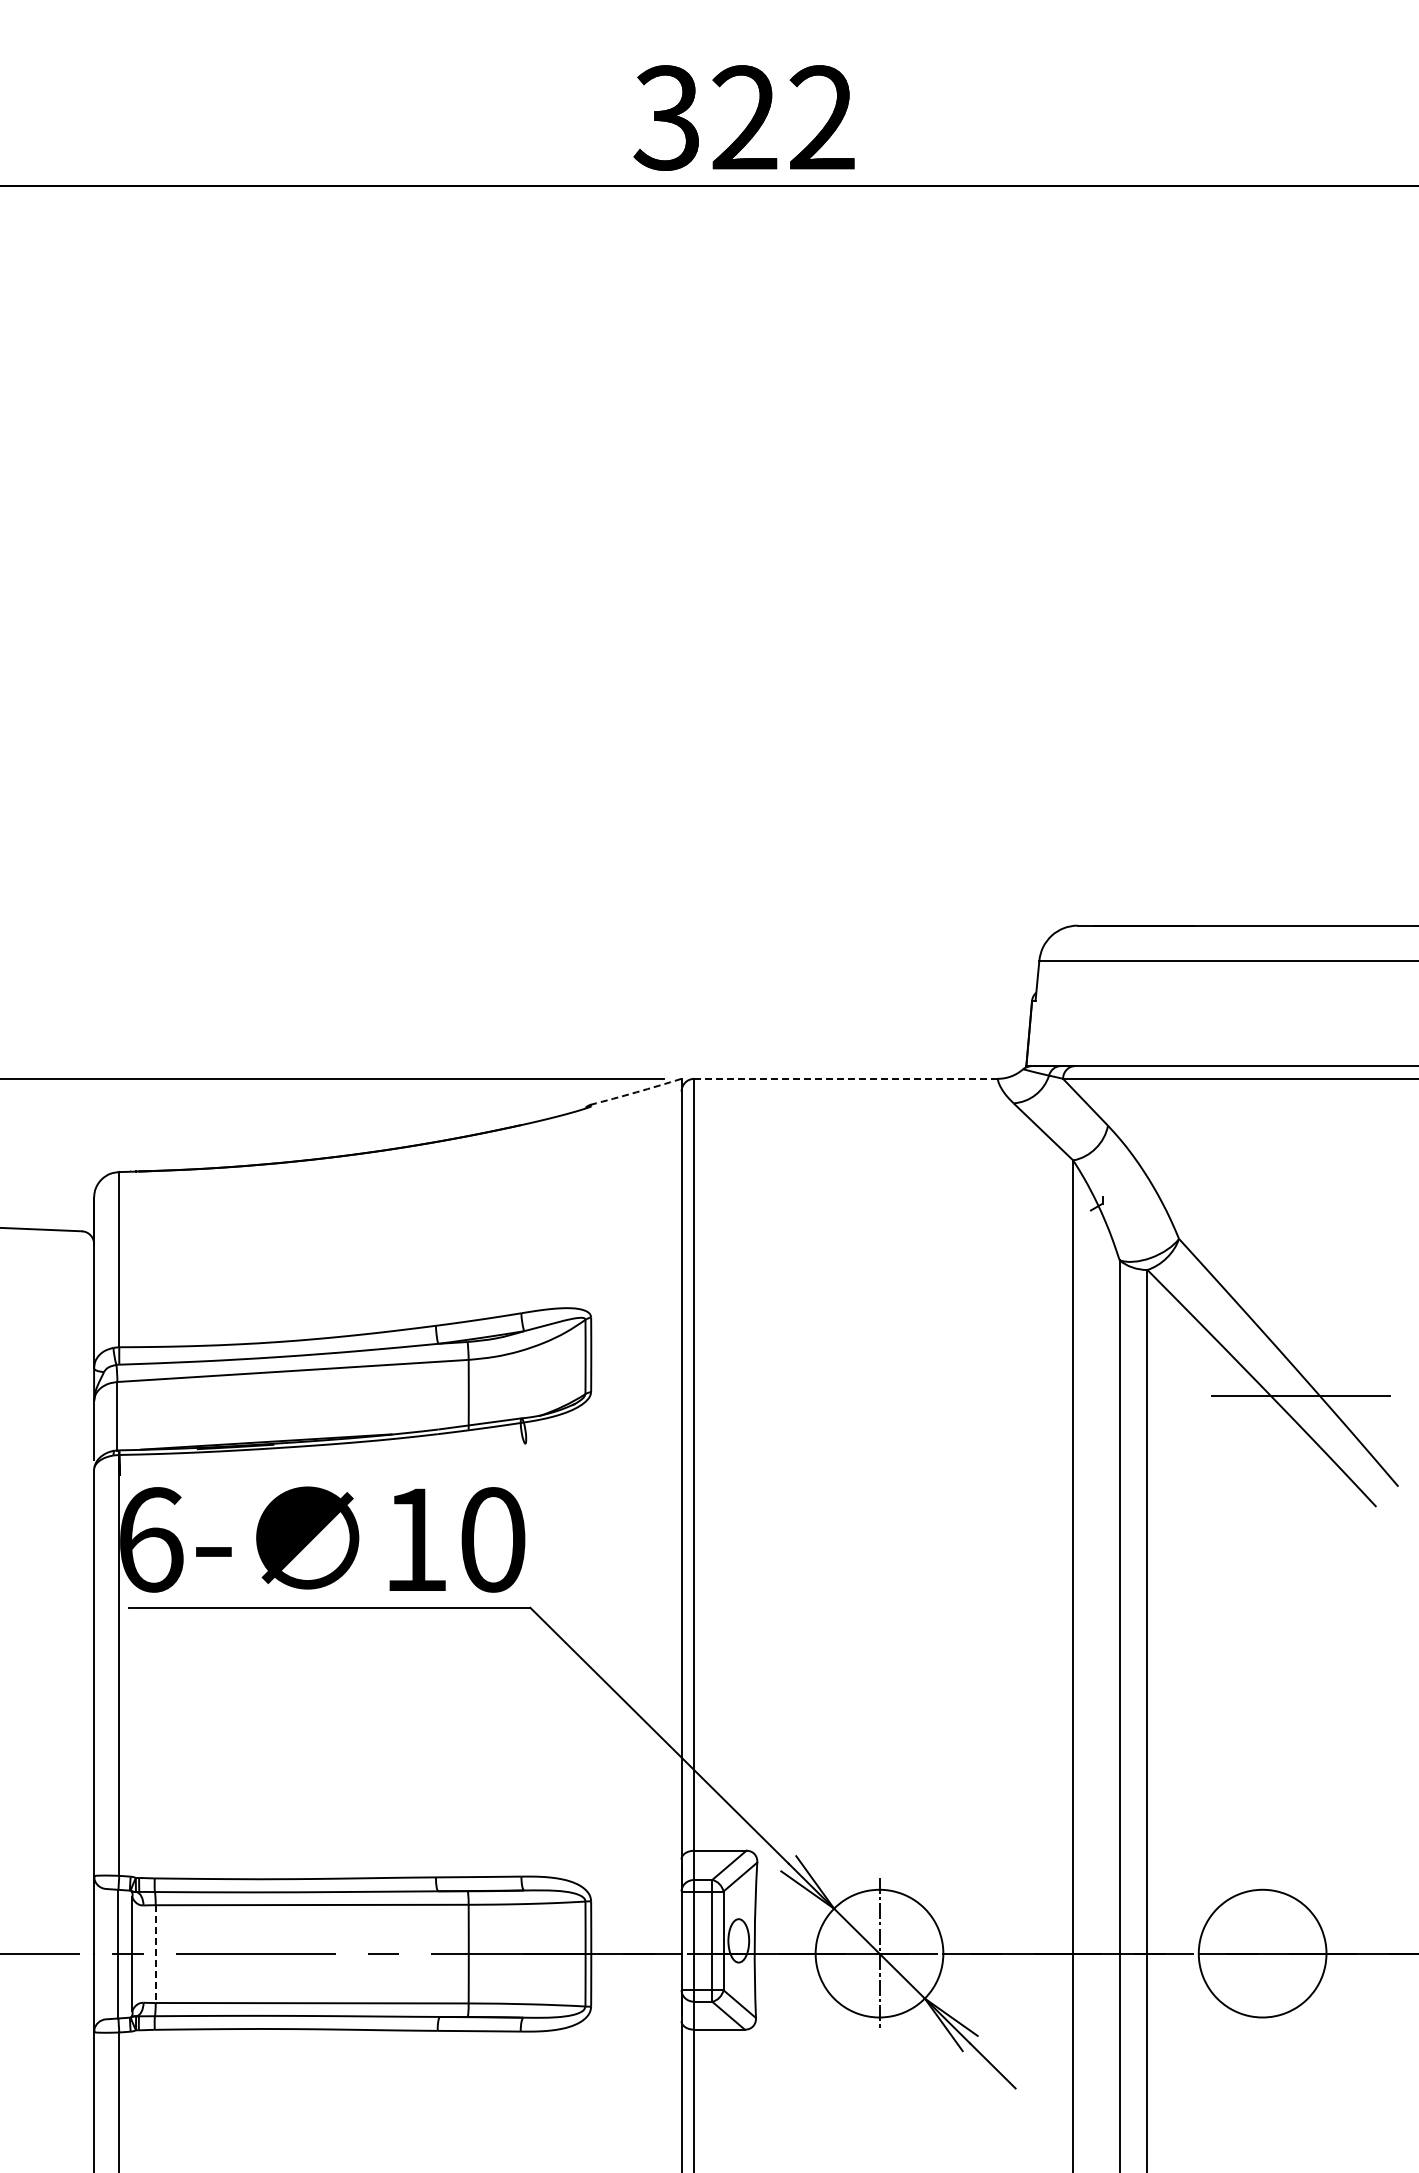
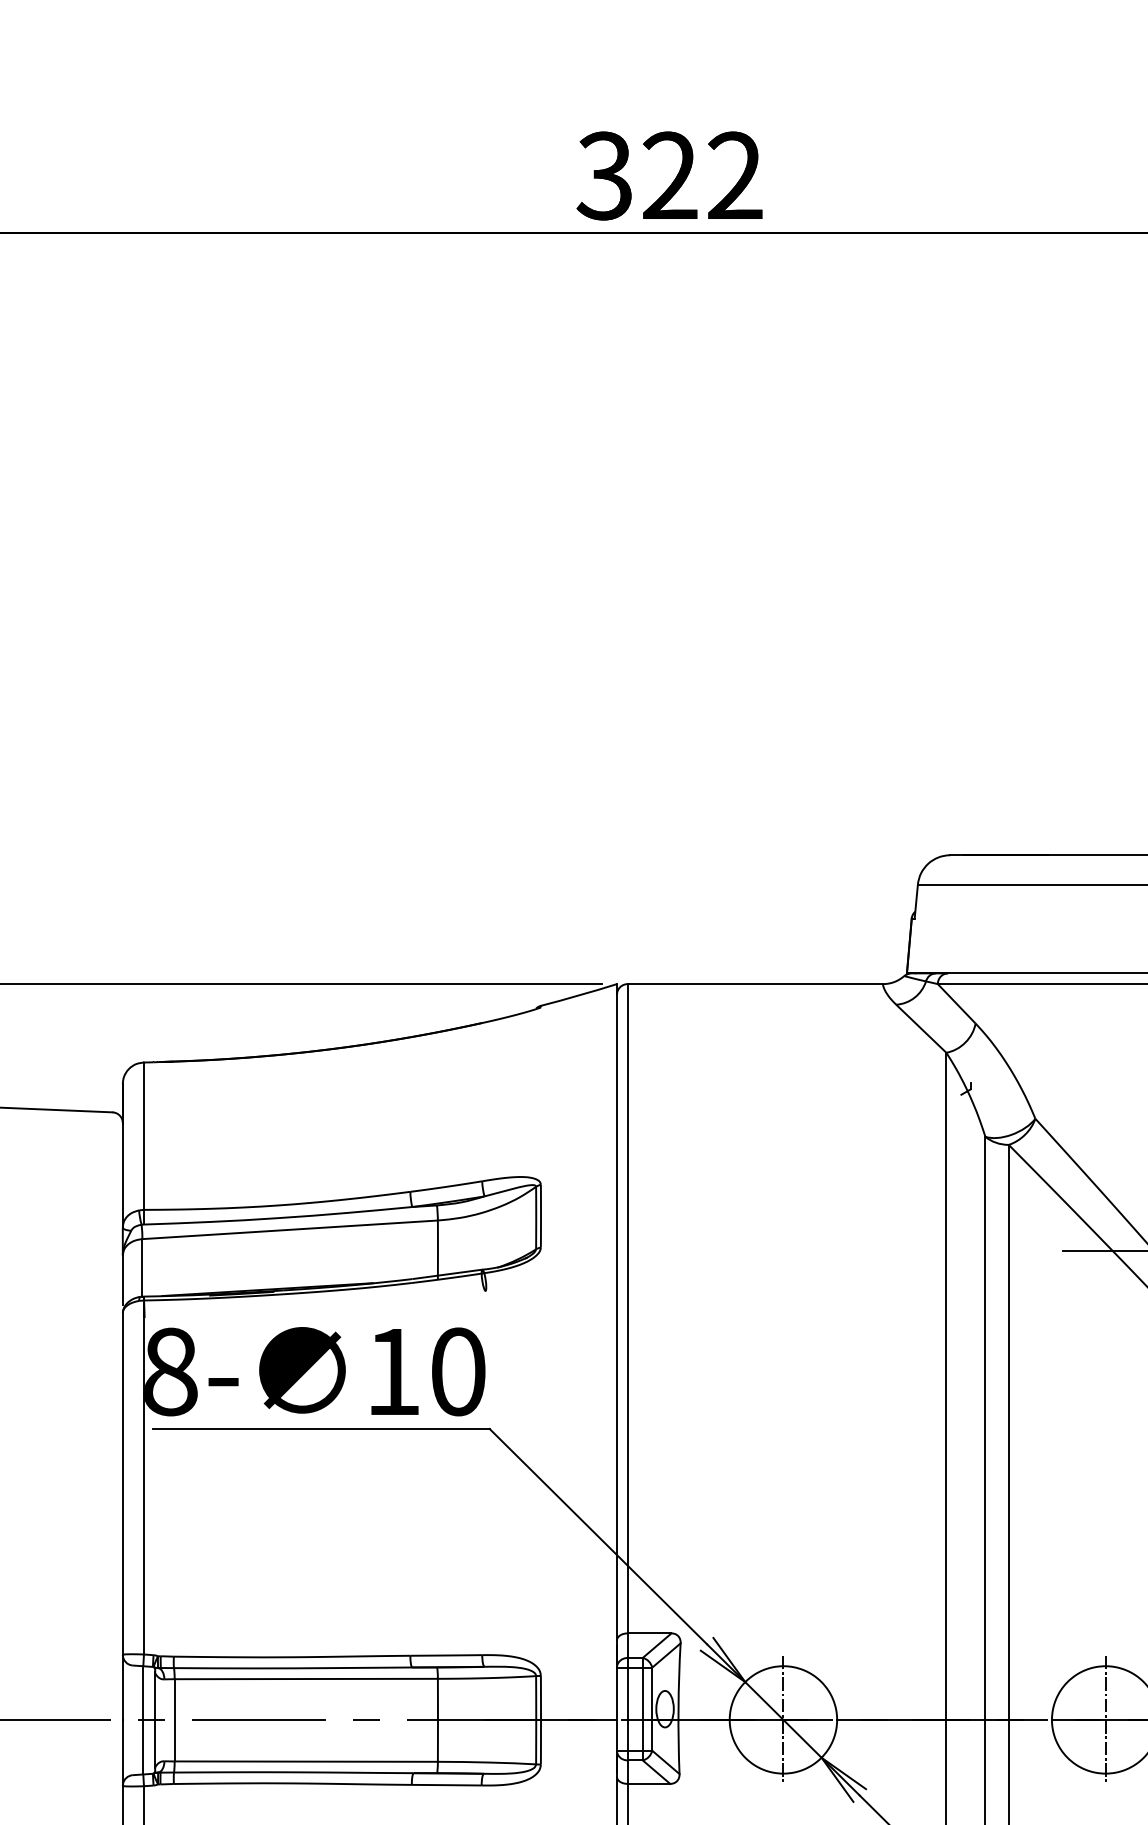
line: (846, 1078) -> (755, 983), dashed -> solid
arc: (636, 1092) -> (579, 995), dashed -> solid
text: (151, 1539) -> (171, 1371), 6- -> 8-
line: (1262, 1952) -> (1105, 1718), added
line: (155, 1954) -> (174, 1720), dashed -> solid

